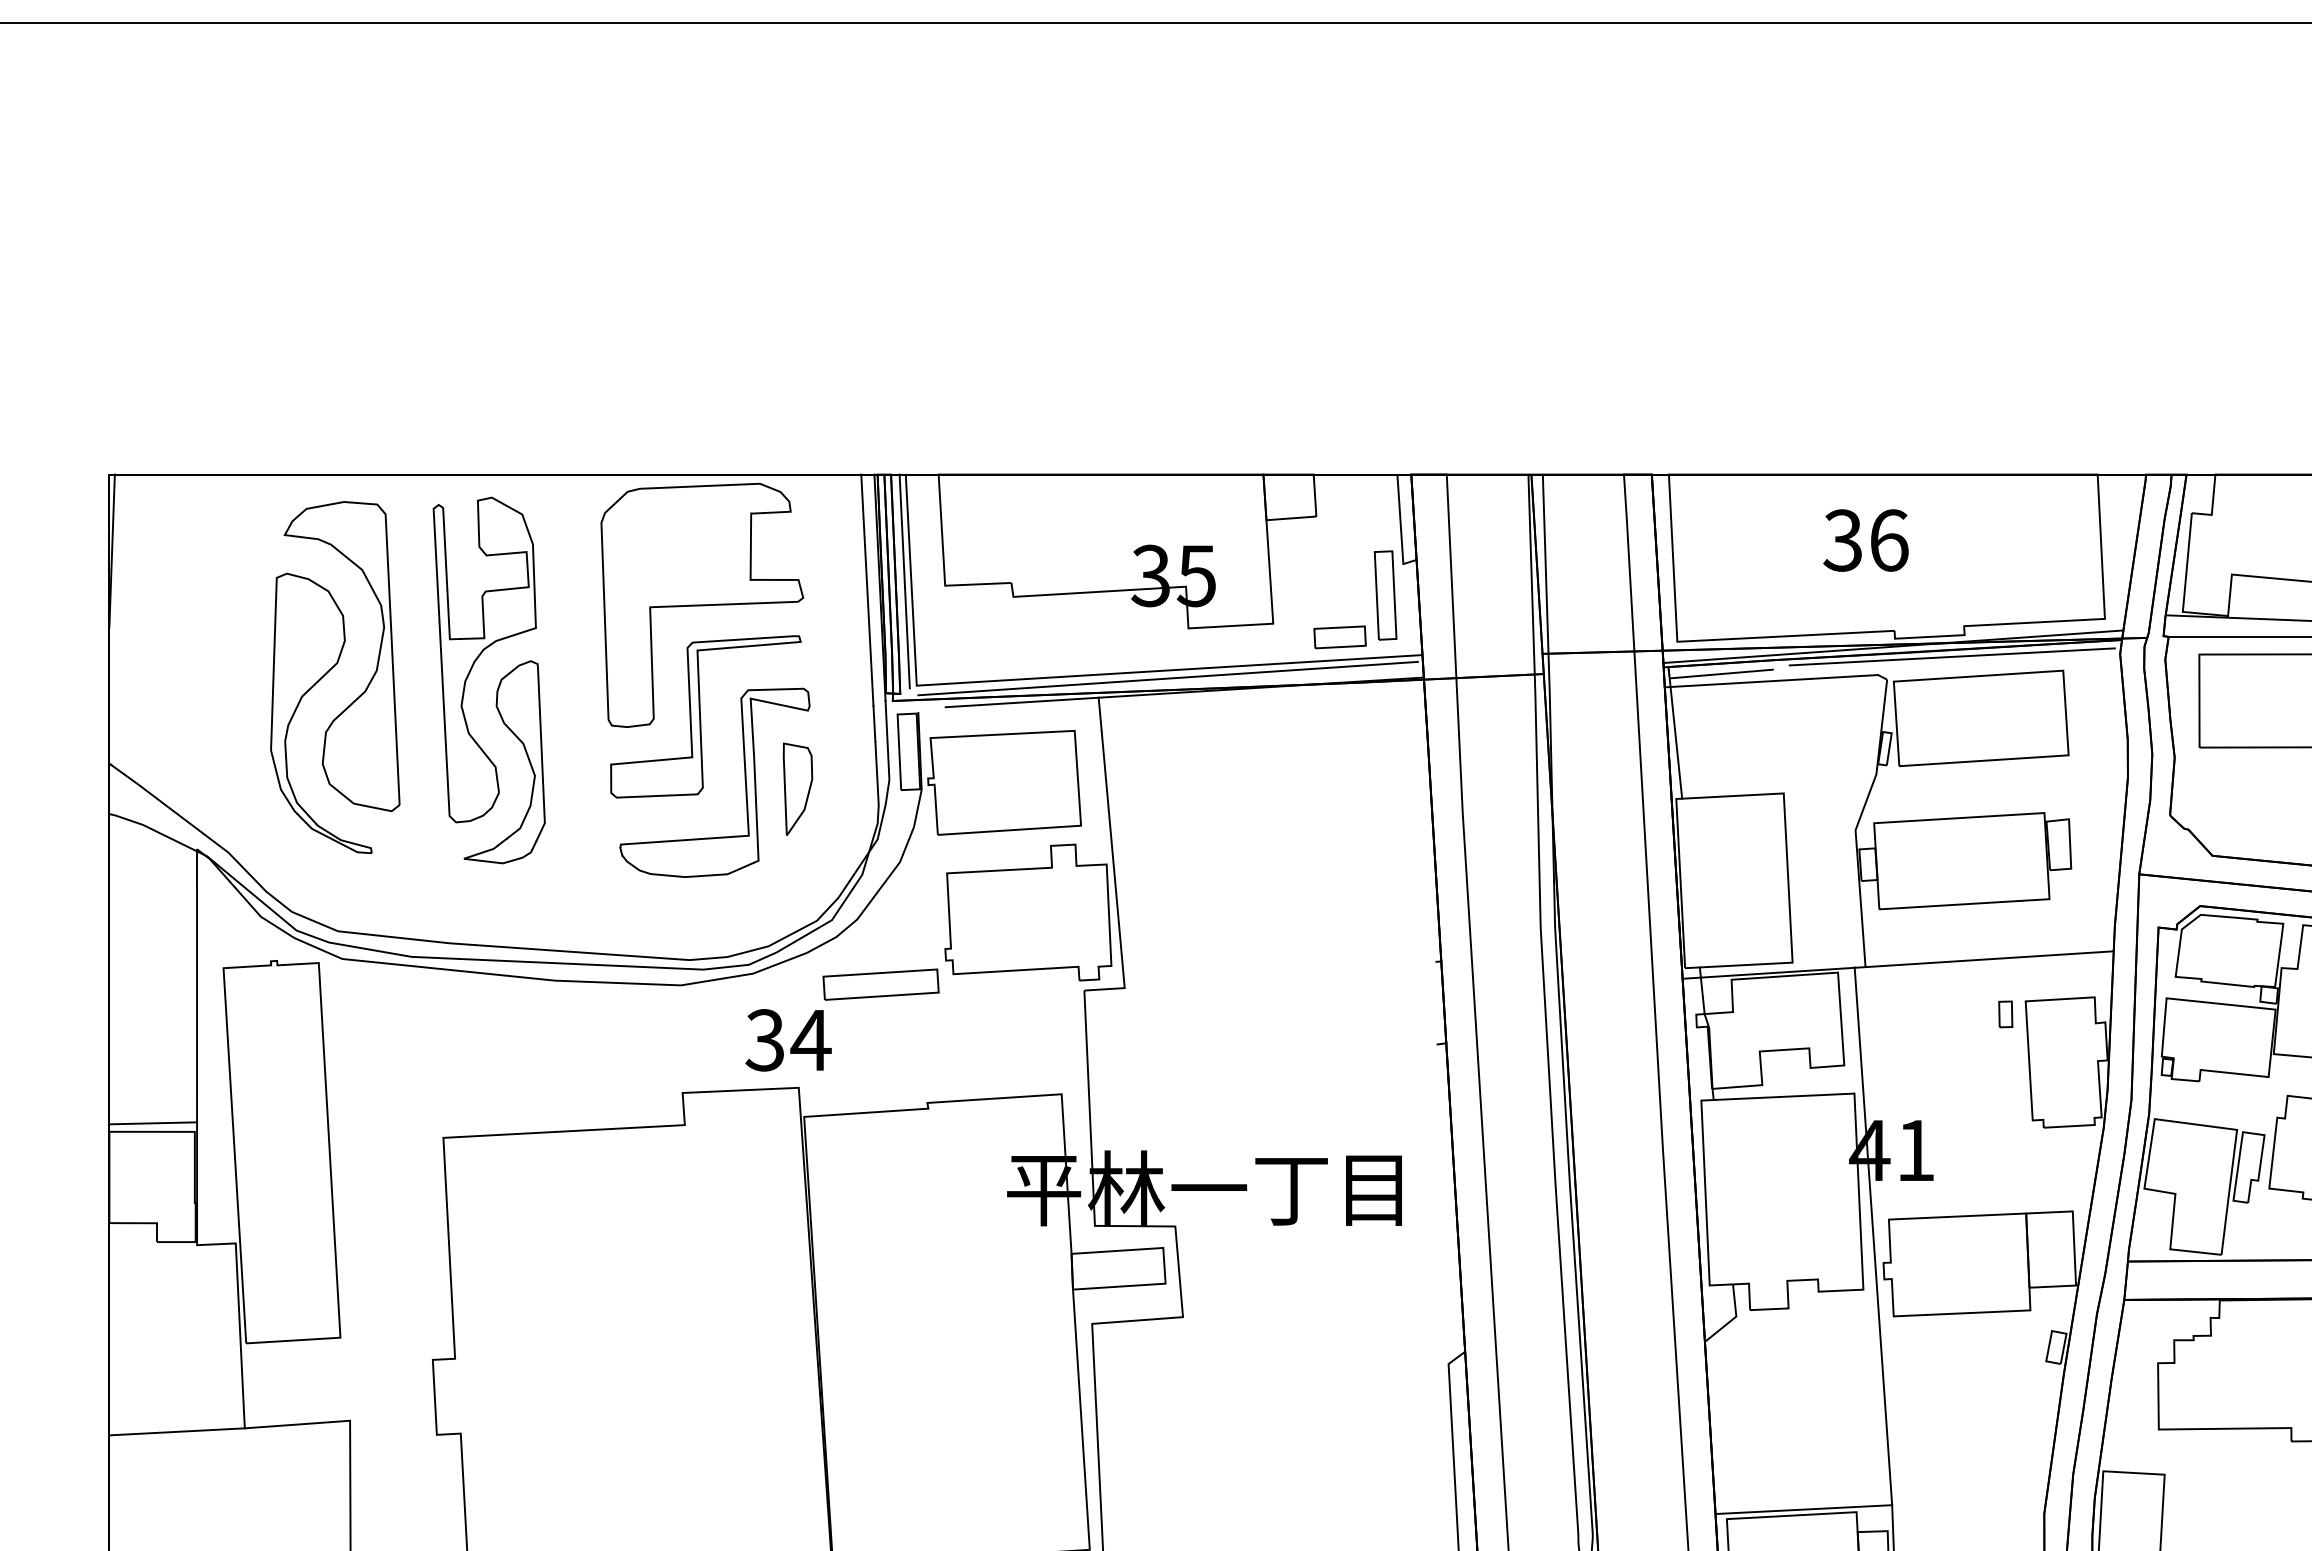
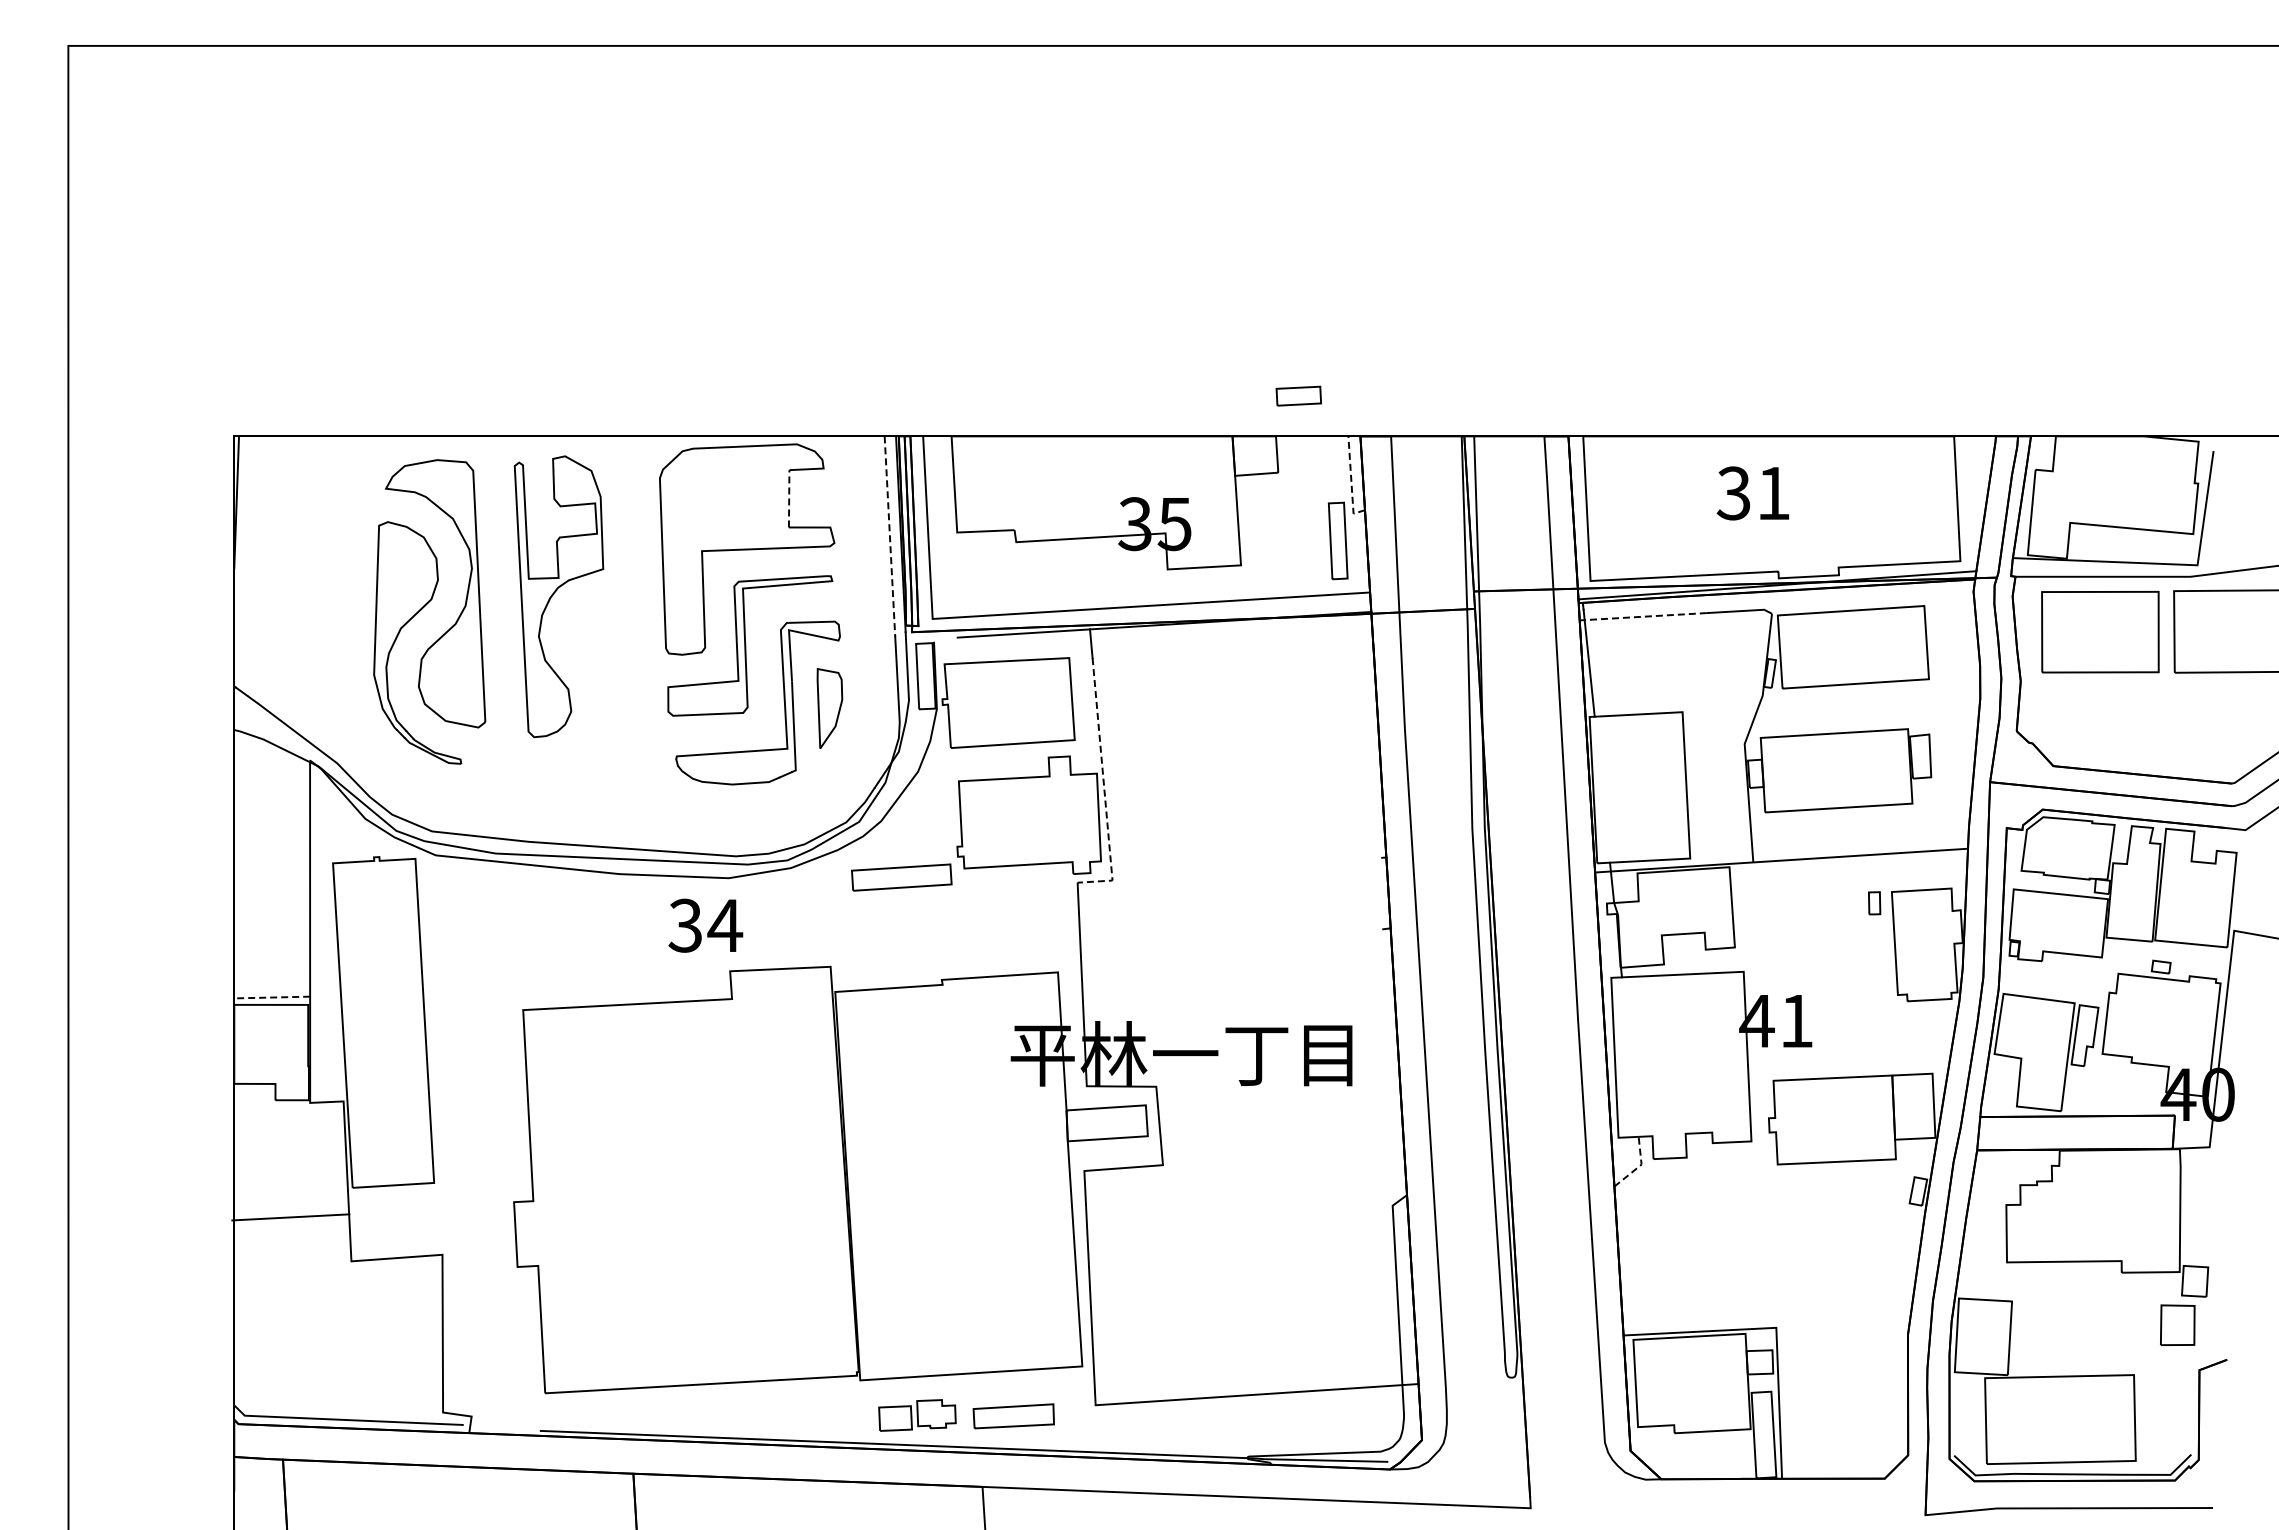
line: (1400, 527) -> (1351, 482), solid -> dashed
text: (1890, 540) -> (1774, 493), 36 -> 31
line: (751, 546) -> (789, 498), solid -> dashed
line: (903, 581) -> (921, 528), removed
line: (866, 590) -> (889, 536), solid -> dashed
part: (1339, 636) -> (1298, 395), moved
line: (1952, 656) -> (1828, 593), removed
line: (1721, 673) -> (1628, 608), removed
line: (1168, 678) -> (1150, 612), removed
line: (1738, 682) -> (1643, 616), solid -> dashed
part: (525, 754) -> (594, 678), removed
line: (1115, 880) -> (1104, 787), solid -> dashed
text: (788, 1040) -> (705, 925), moved
line: (153, 1123) -> (272, 997), solid -> dashed
line: (1872, 1235) -> (1759, 1094), removed
line: (1733, 1318) -> (1639, 1166), solid -> dashed
line: (176, 1431) -> (290, 1217), moved

